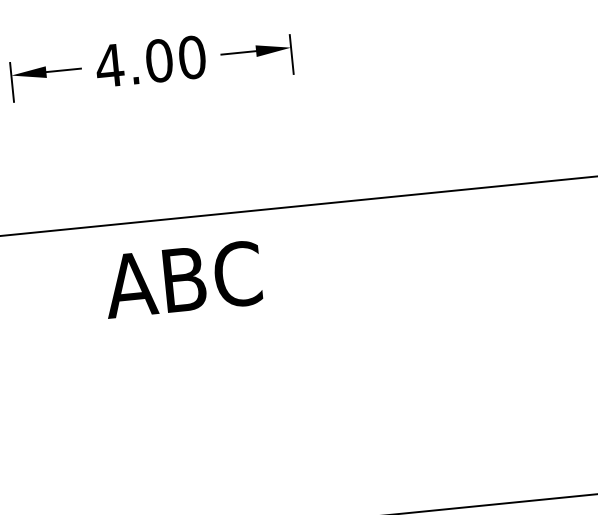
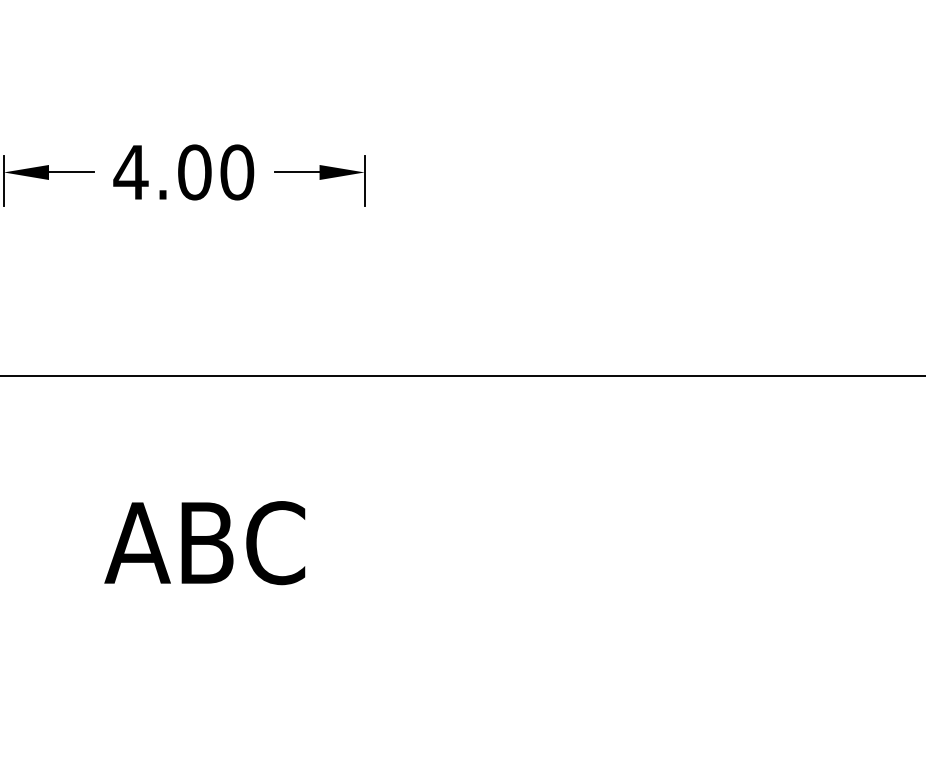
text: (182, 280) -> (204, 543), moved

